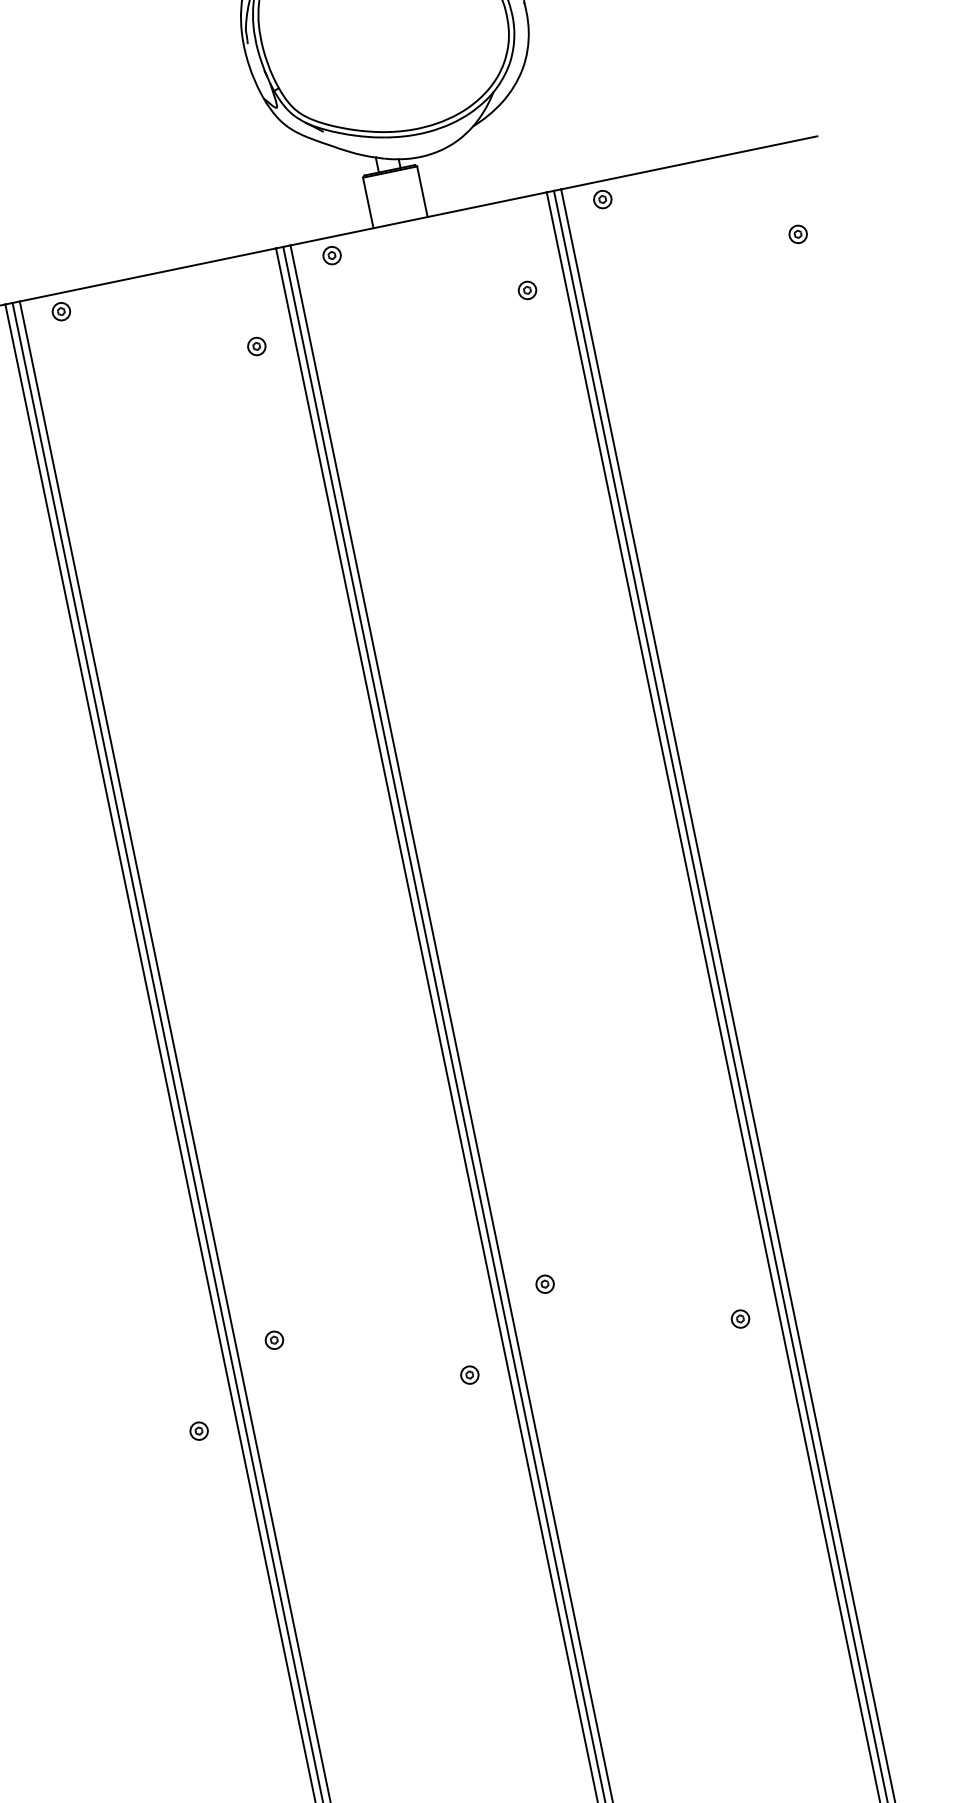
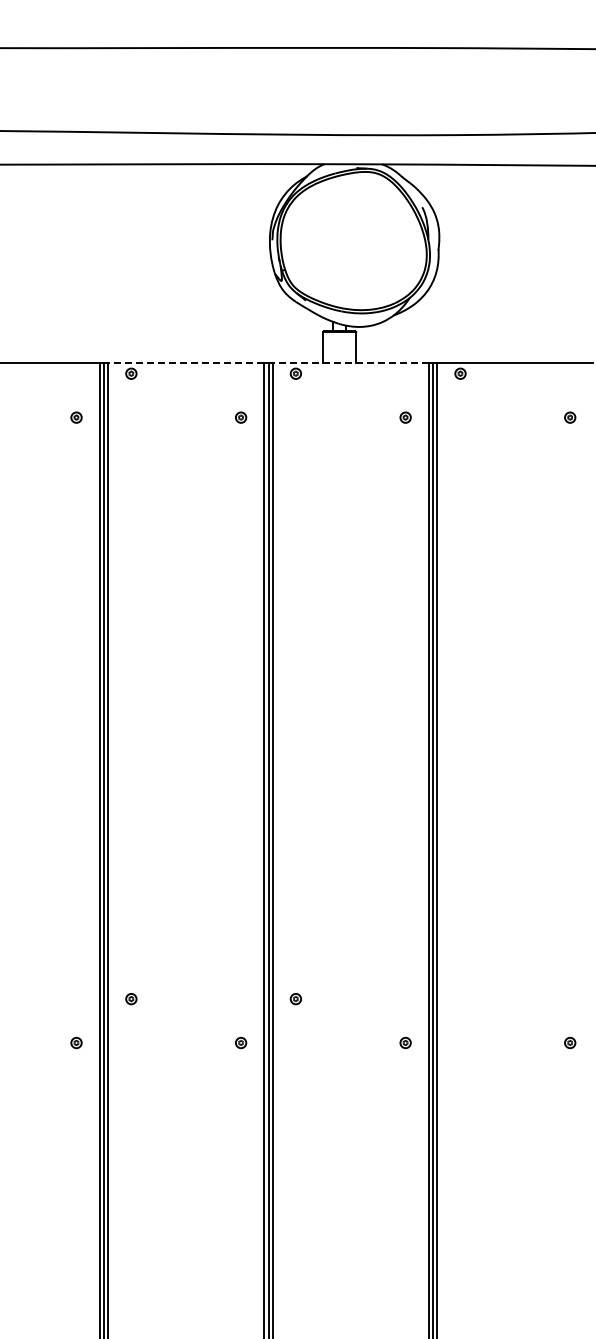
line: (418, 218) -> (350, 362), solid -> dashed
line: (148, 274) -> (186, 362), solid -> dashed

